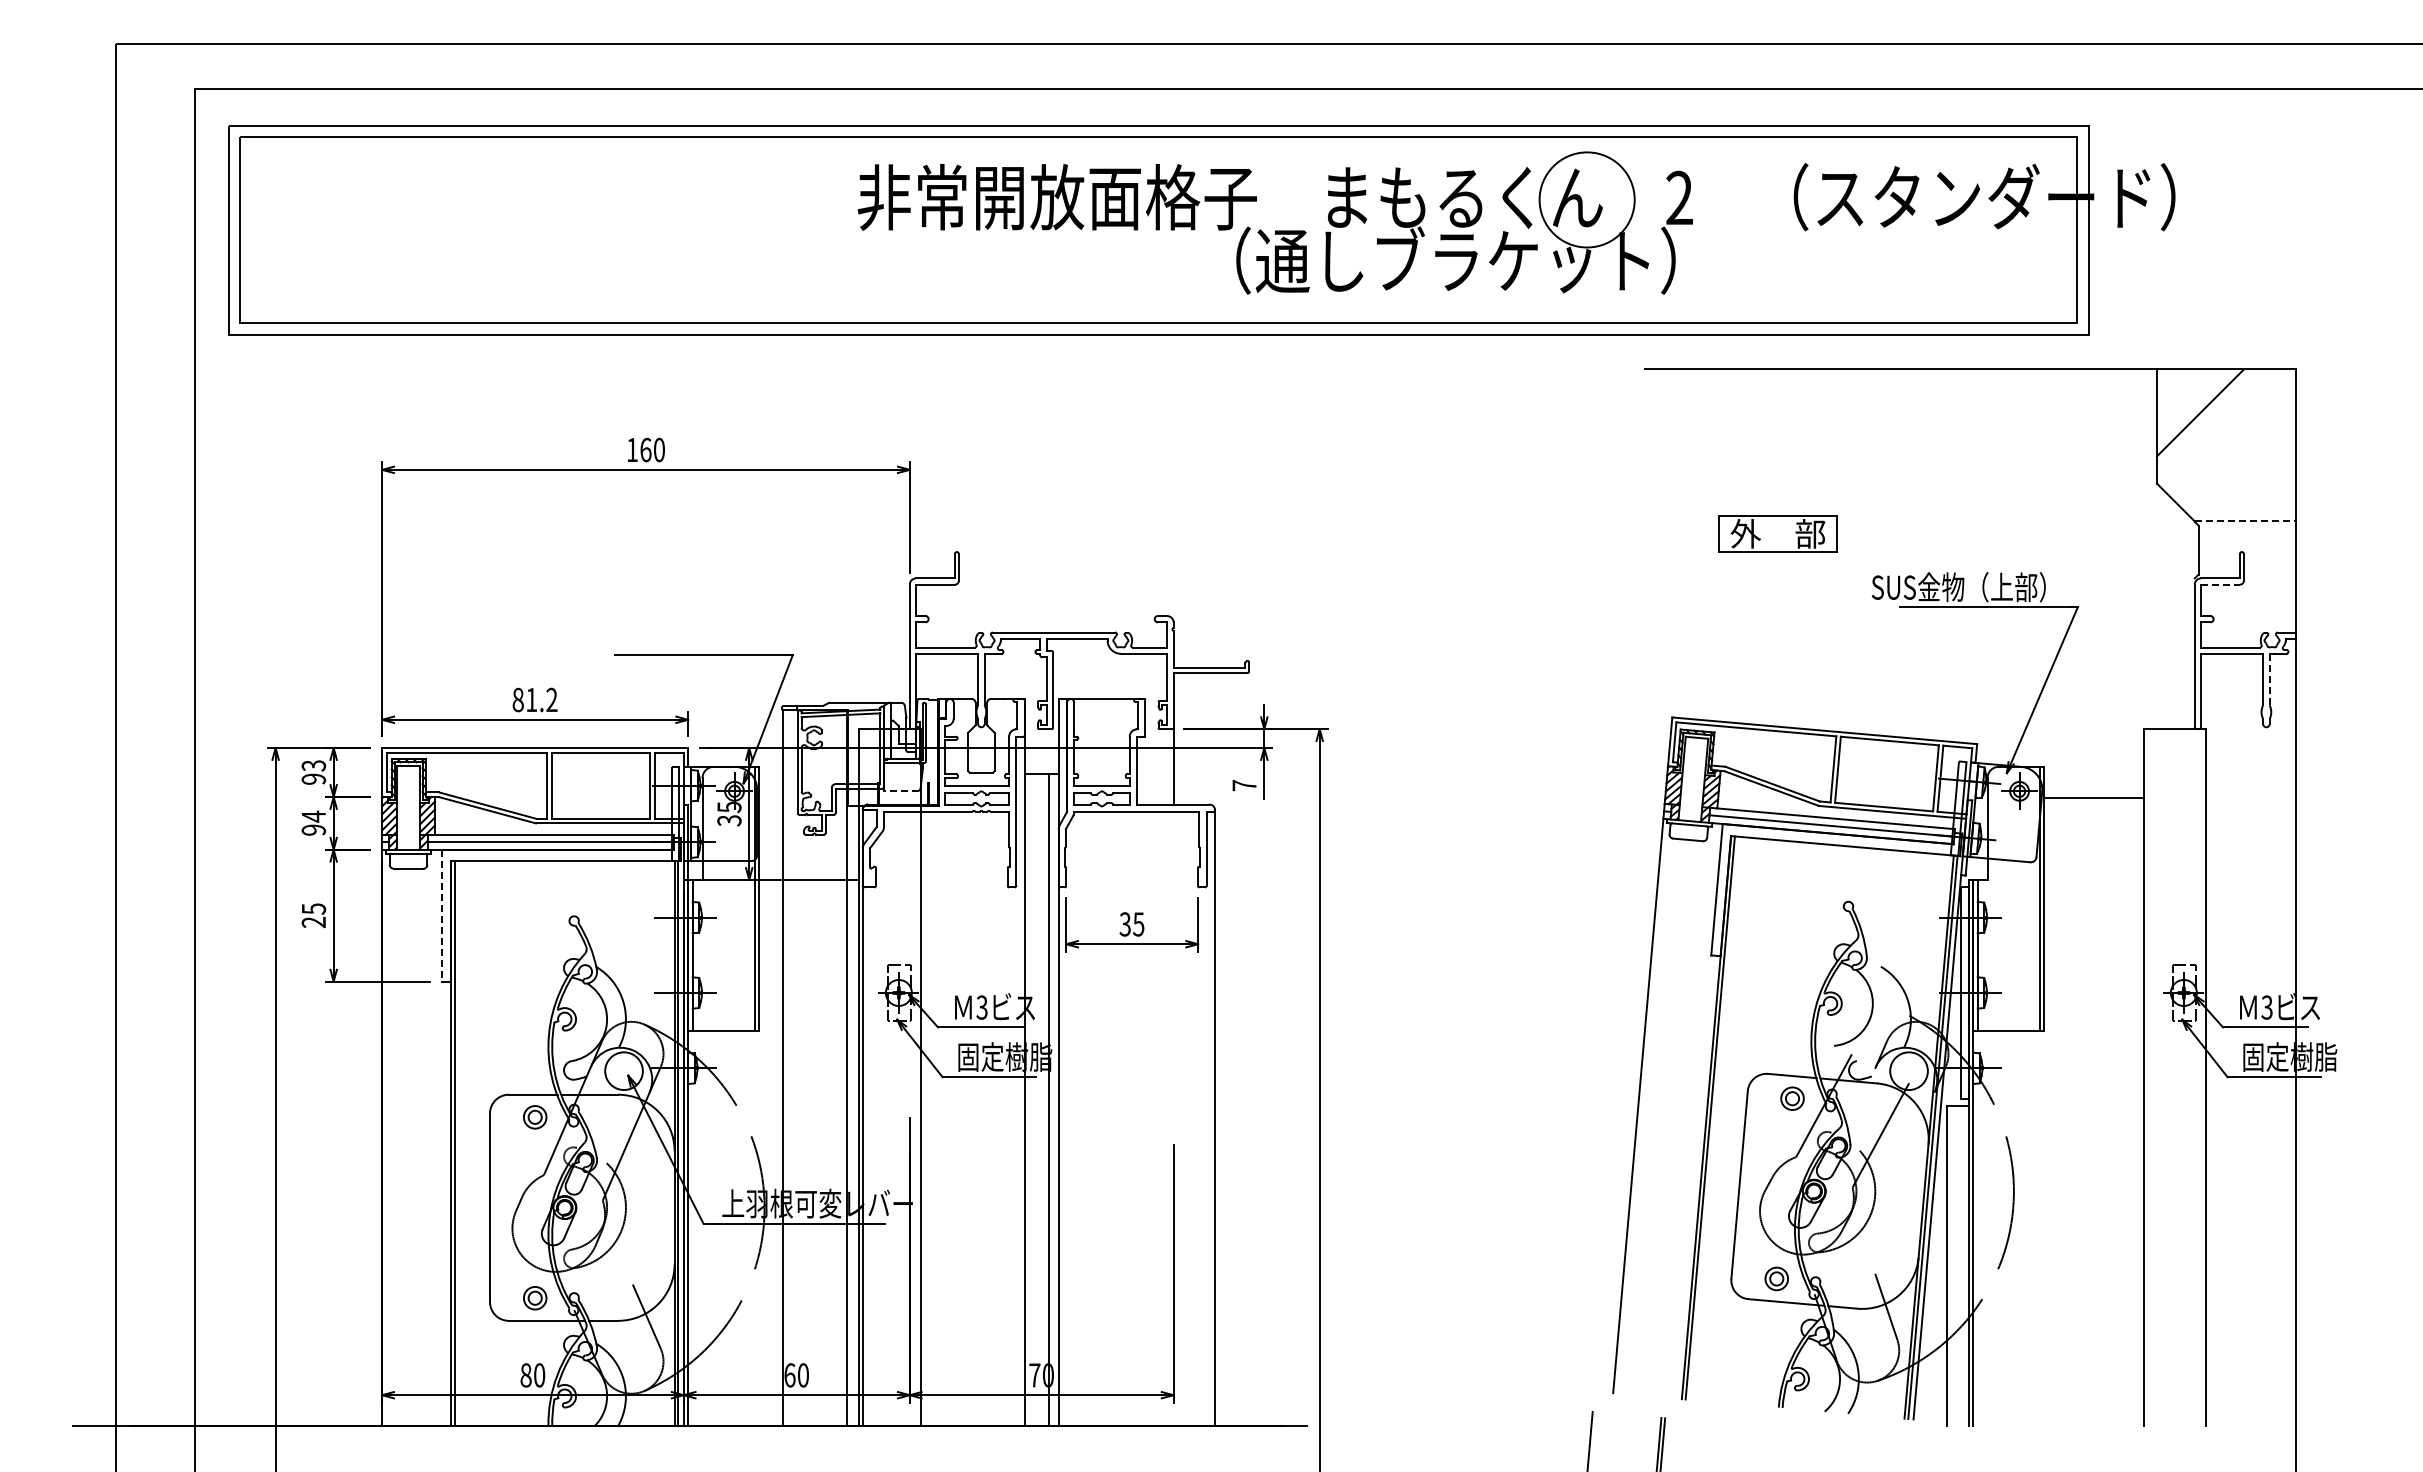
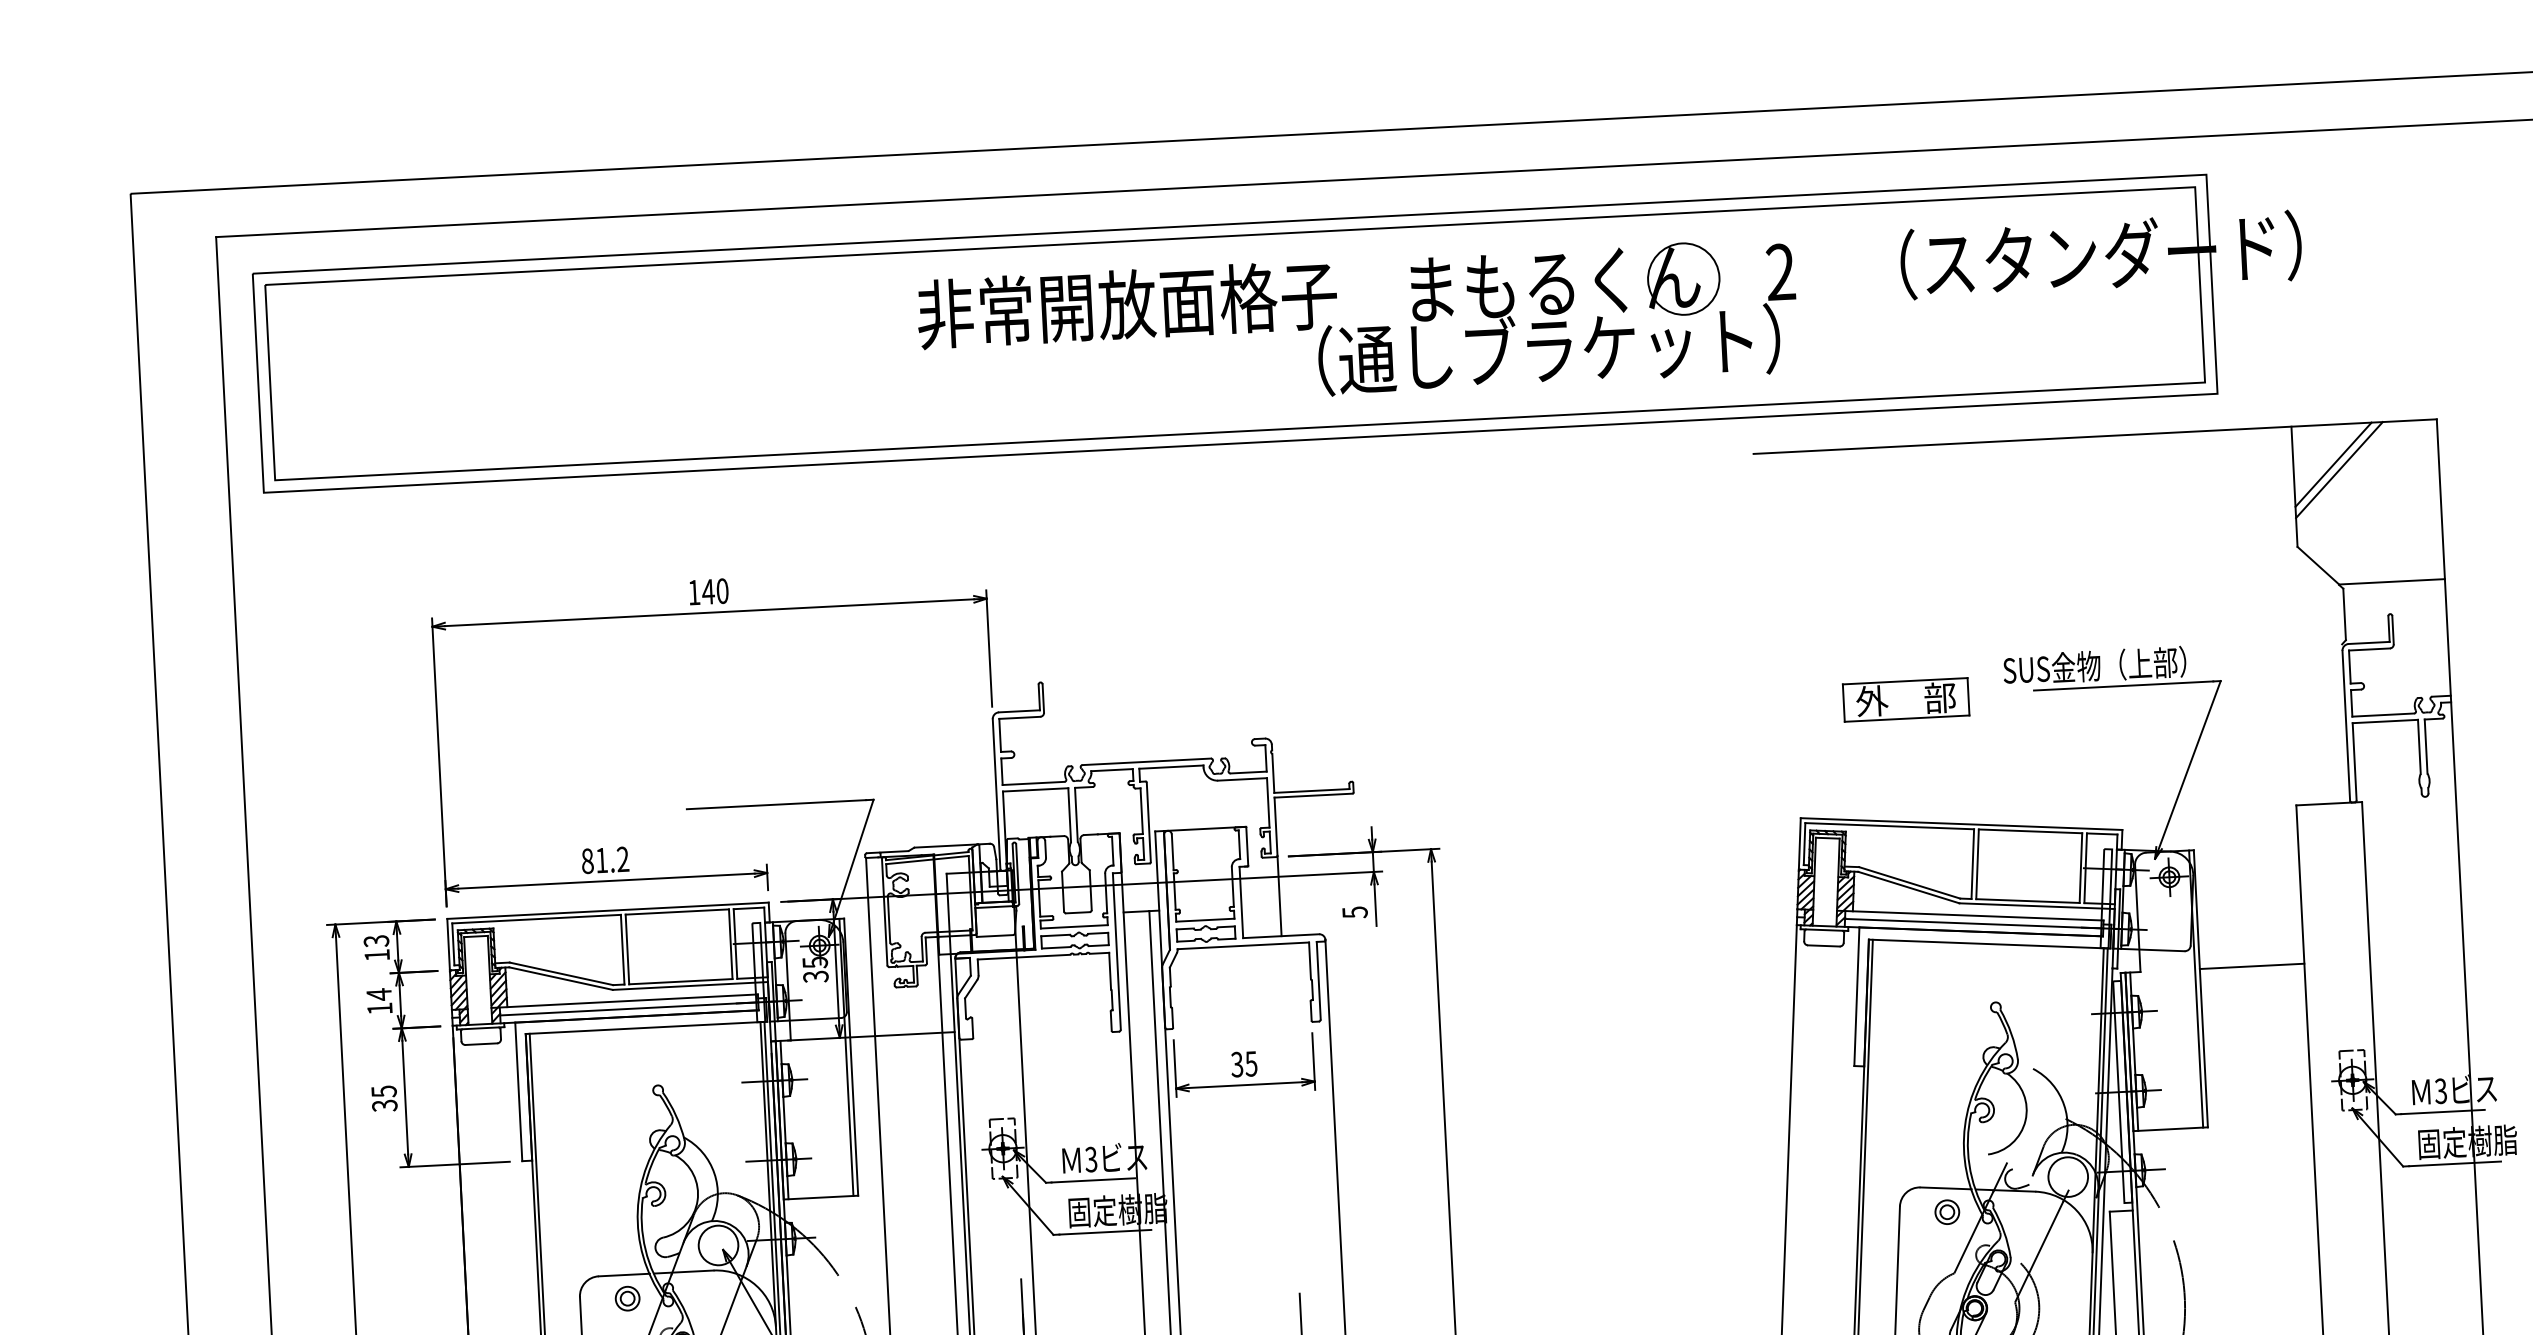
circle: (1587, 199) -> (1684, 278), size x0.71
line: (2195, 407) -> (2333, 464), added
text: (645, 449) -> (707, 591), 160 -> 140
line: (2245, 521) -> (2392, 581), dashed -> solid
part: (1777, 533) -> (1905, 699), moved
line: (2220, 584) -> (2369, 649), dashed -> solid
line: (2269, 679) -> (2426, 746), dashed -> solid
text: (313, 778) -> (376, 954), 93 -> 13
text: (1244, 785) -> (1355, 912), 7 -> 5
line: (900, 790) -> (993, 935), dashed -> solid
line: (2093, 797) -> (2251, 965), moved
text: (313, 829) -> (379, 1008), 94 -> 14
line: (441, 915) -> (518, 1091), dashed -> solid
text: (314, 922) -> (385, 1105), 25 -> 35

